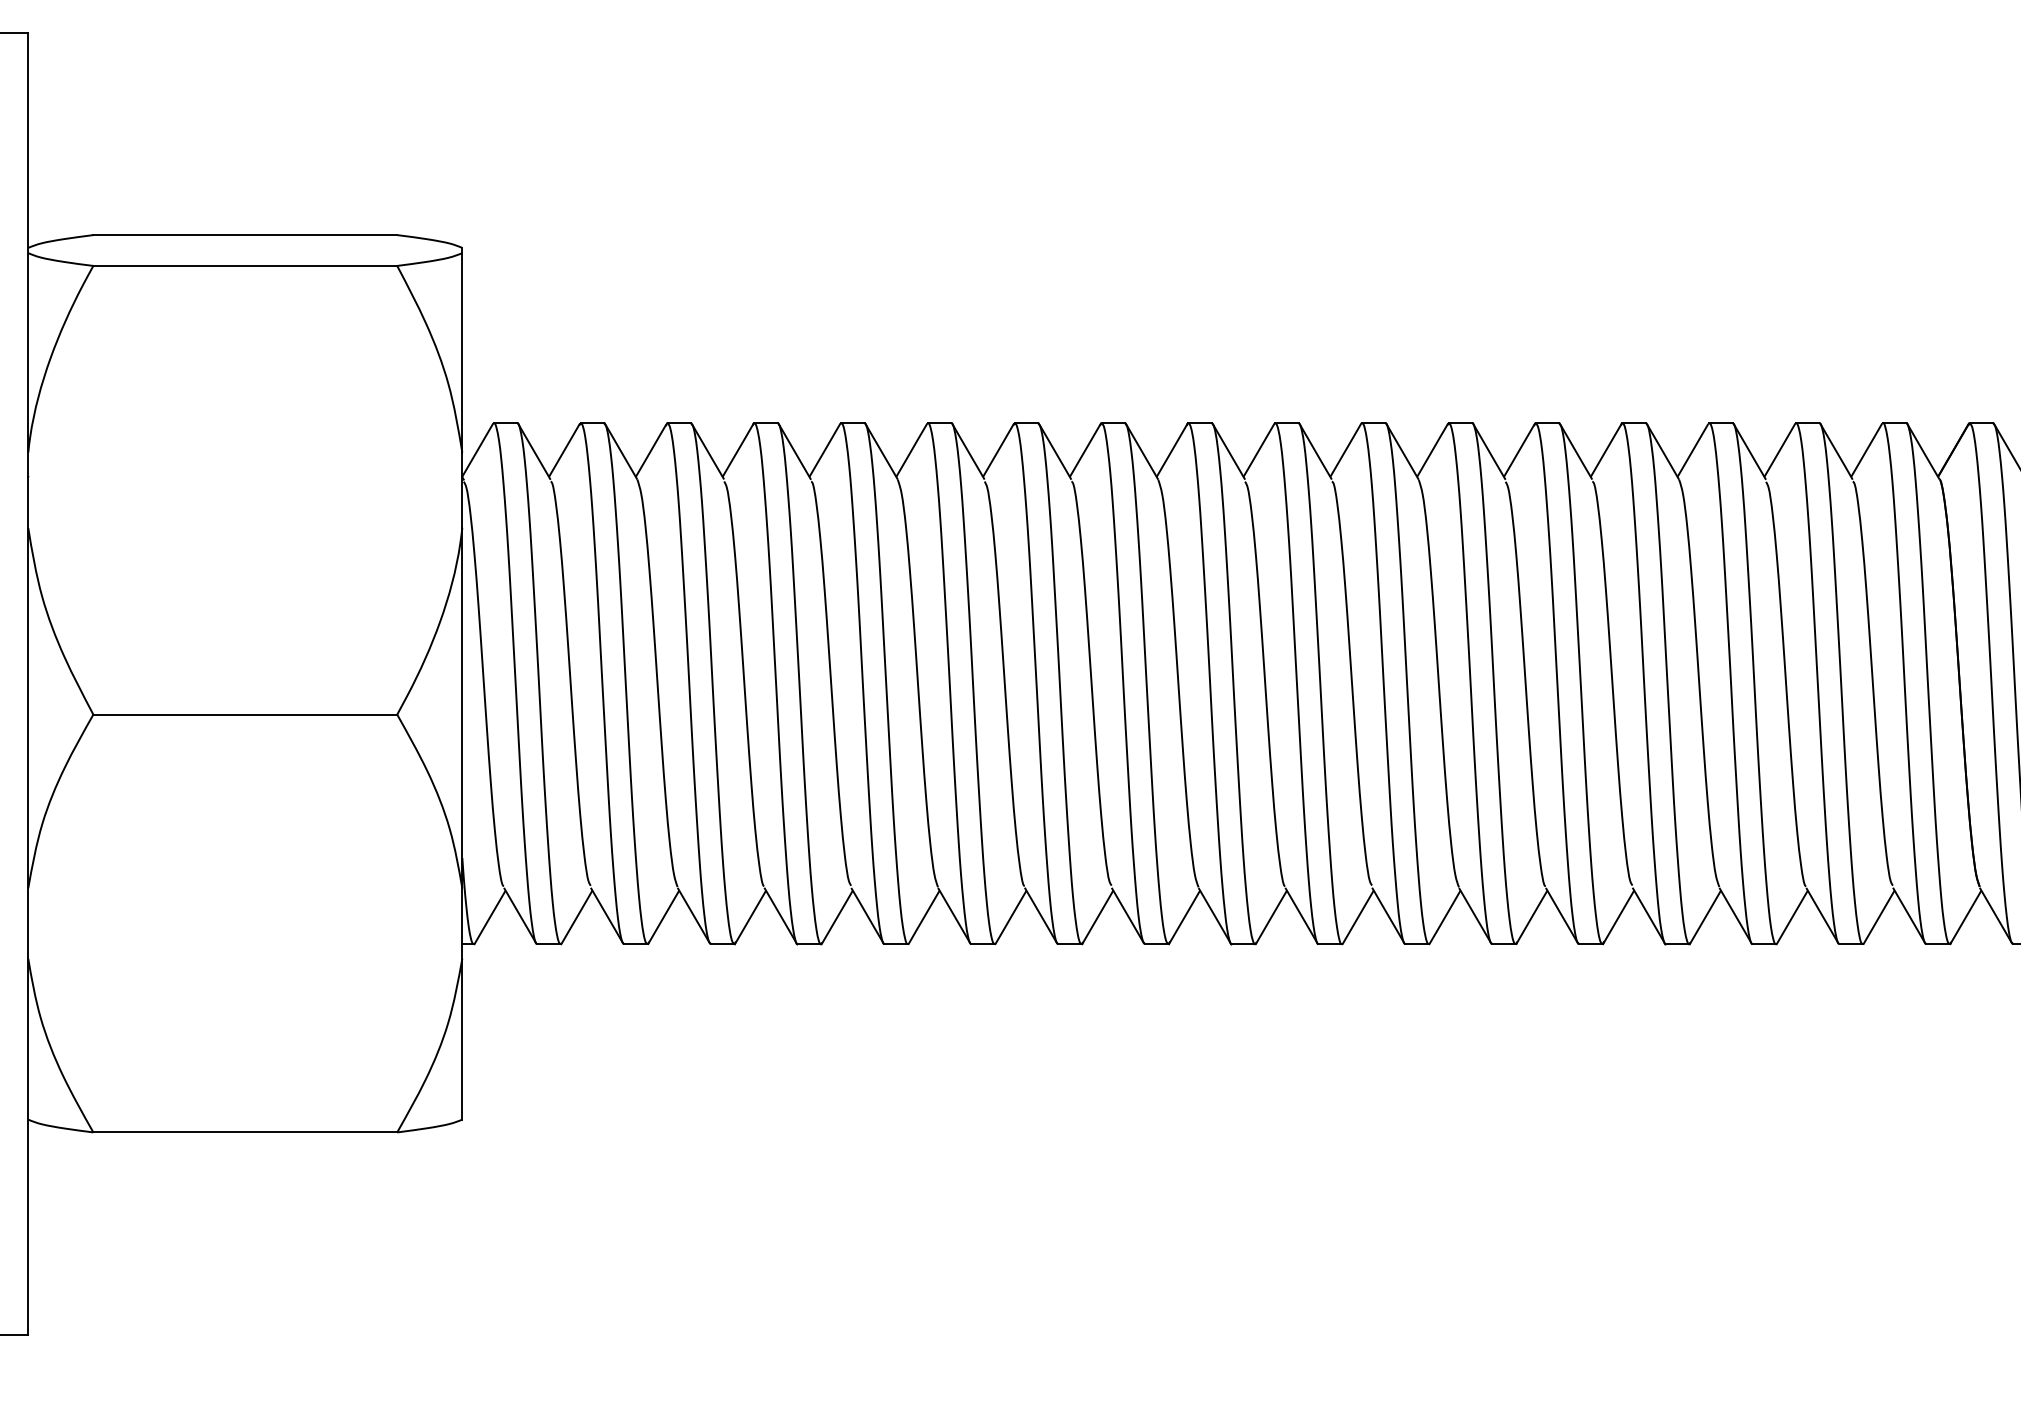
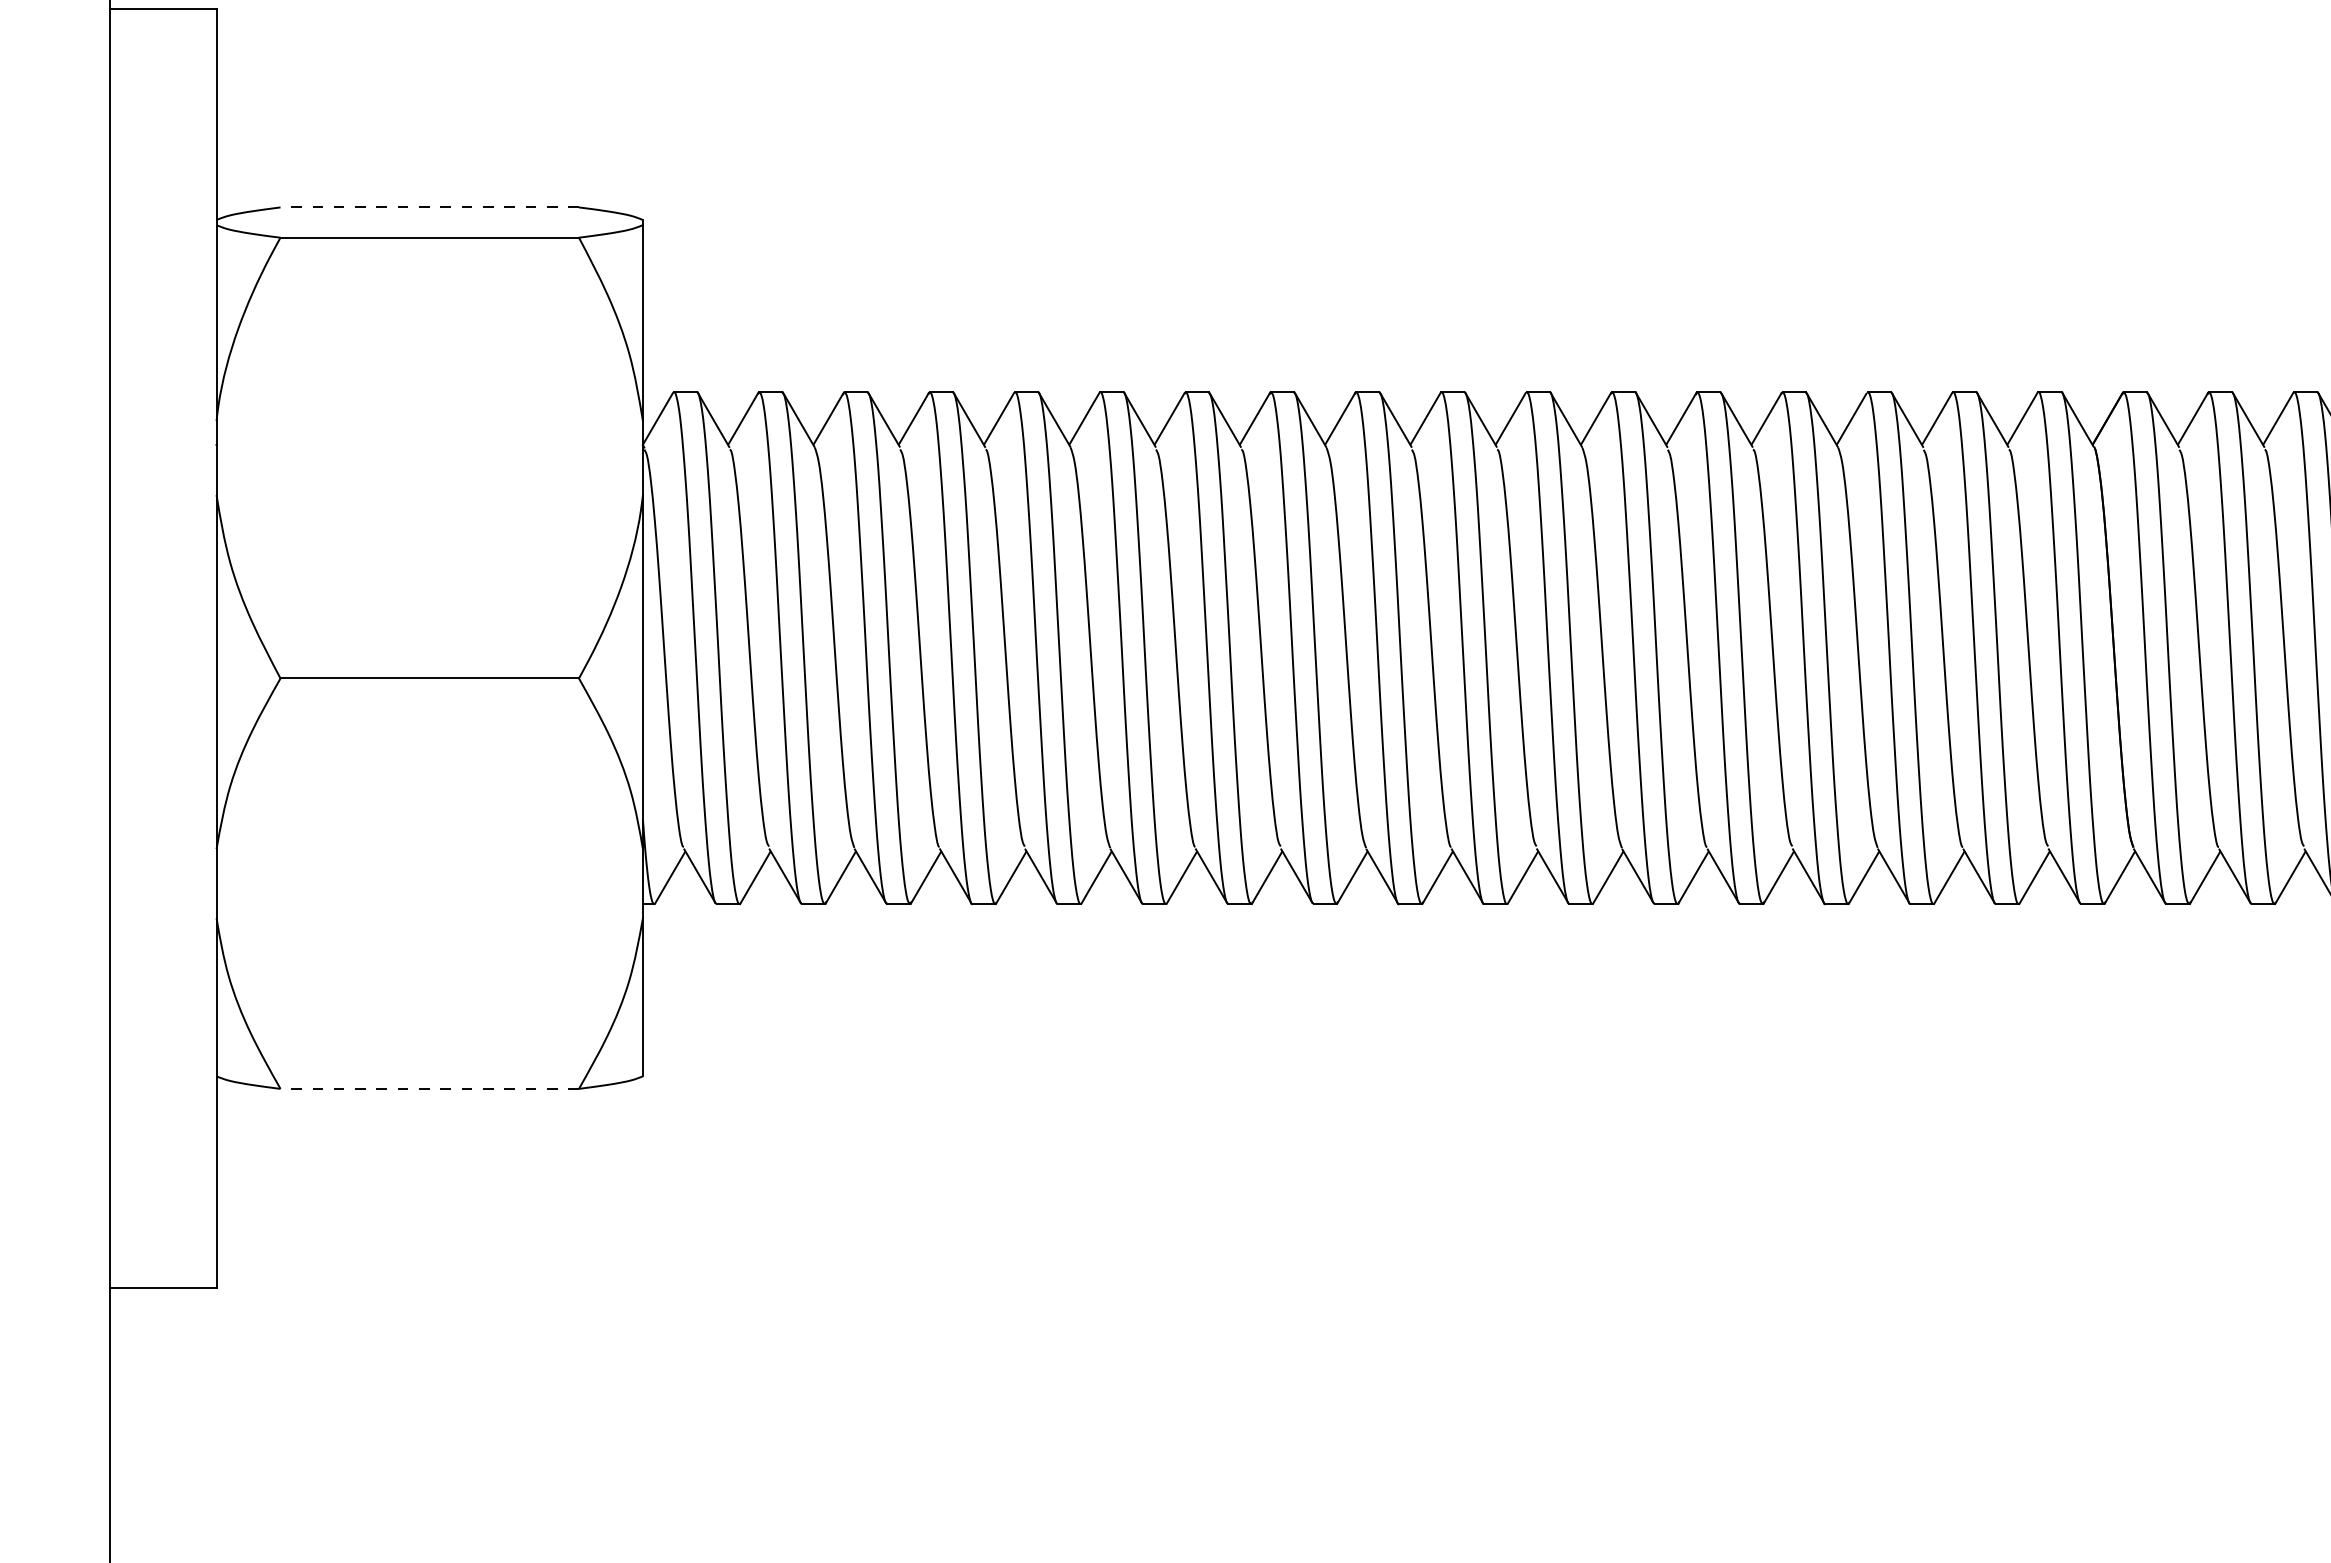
line: (245, 235) -> (429, 207), solid -> dashed
line: (245, 1132) -> (429, 1088), solid -> dashed

